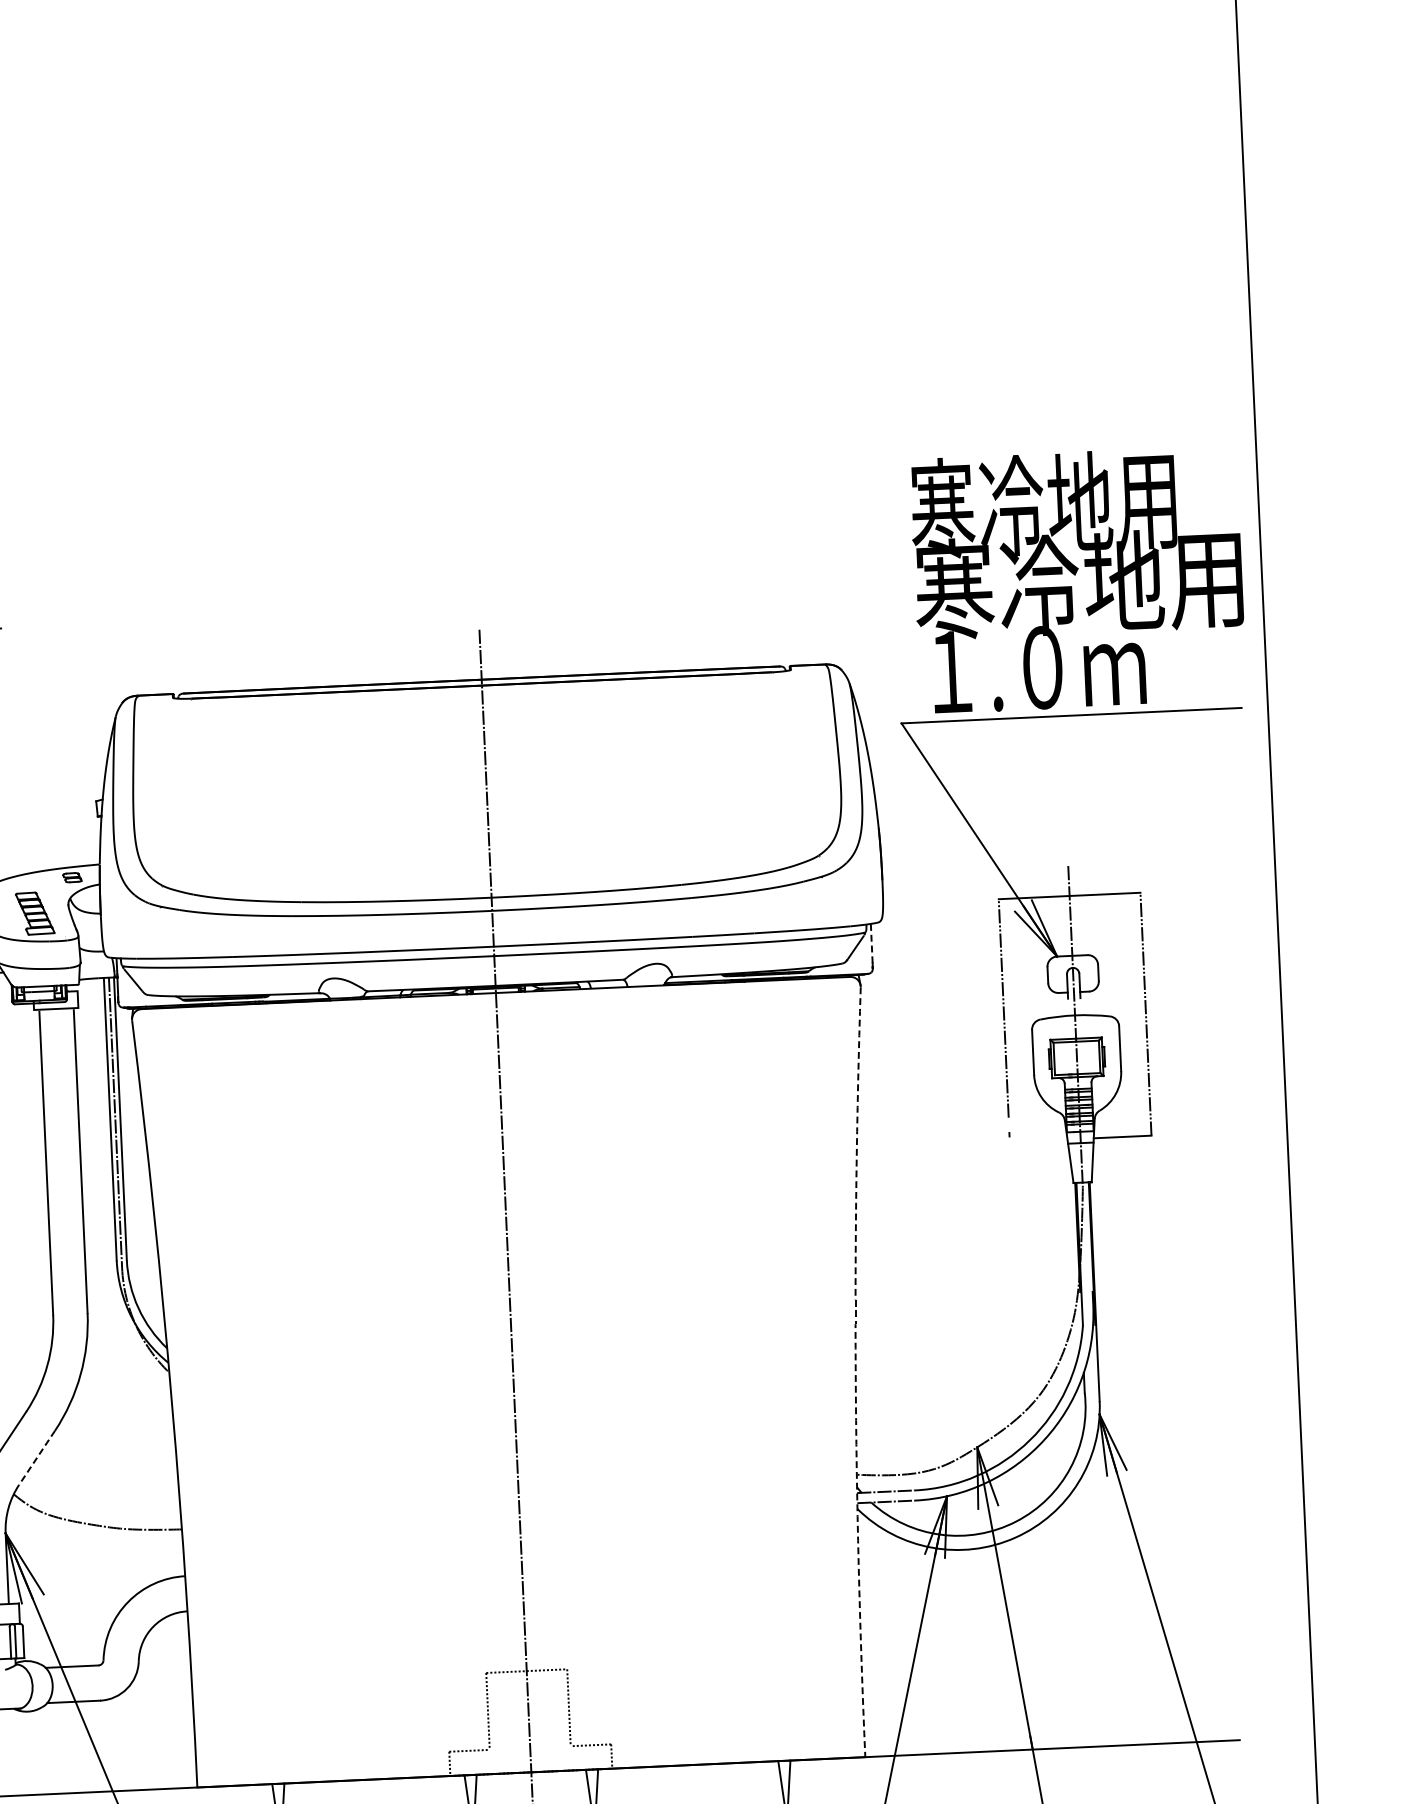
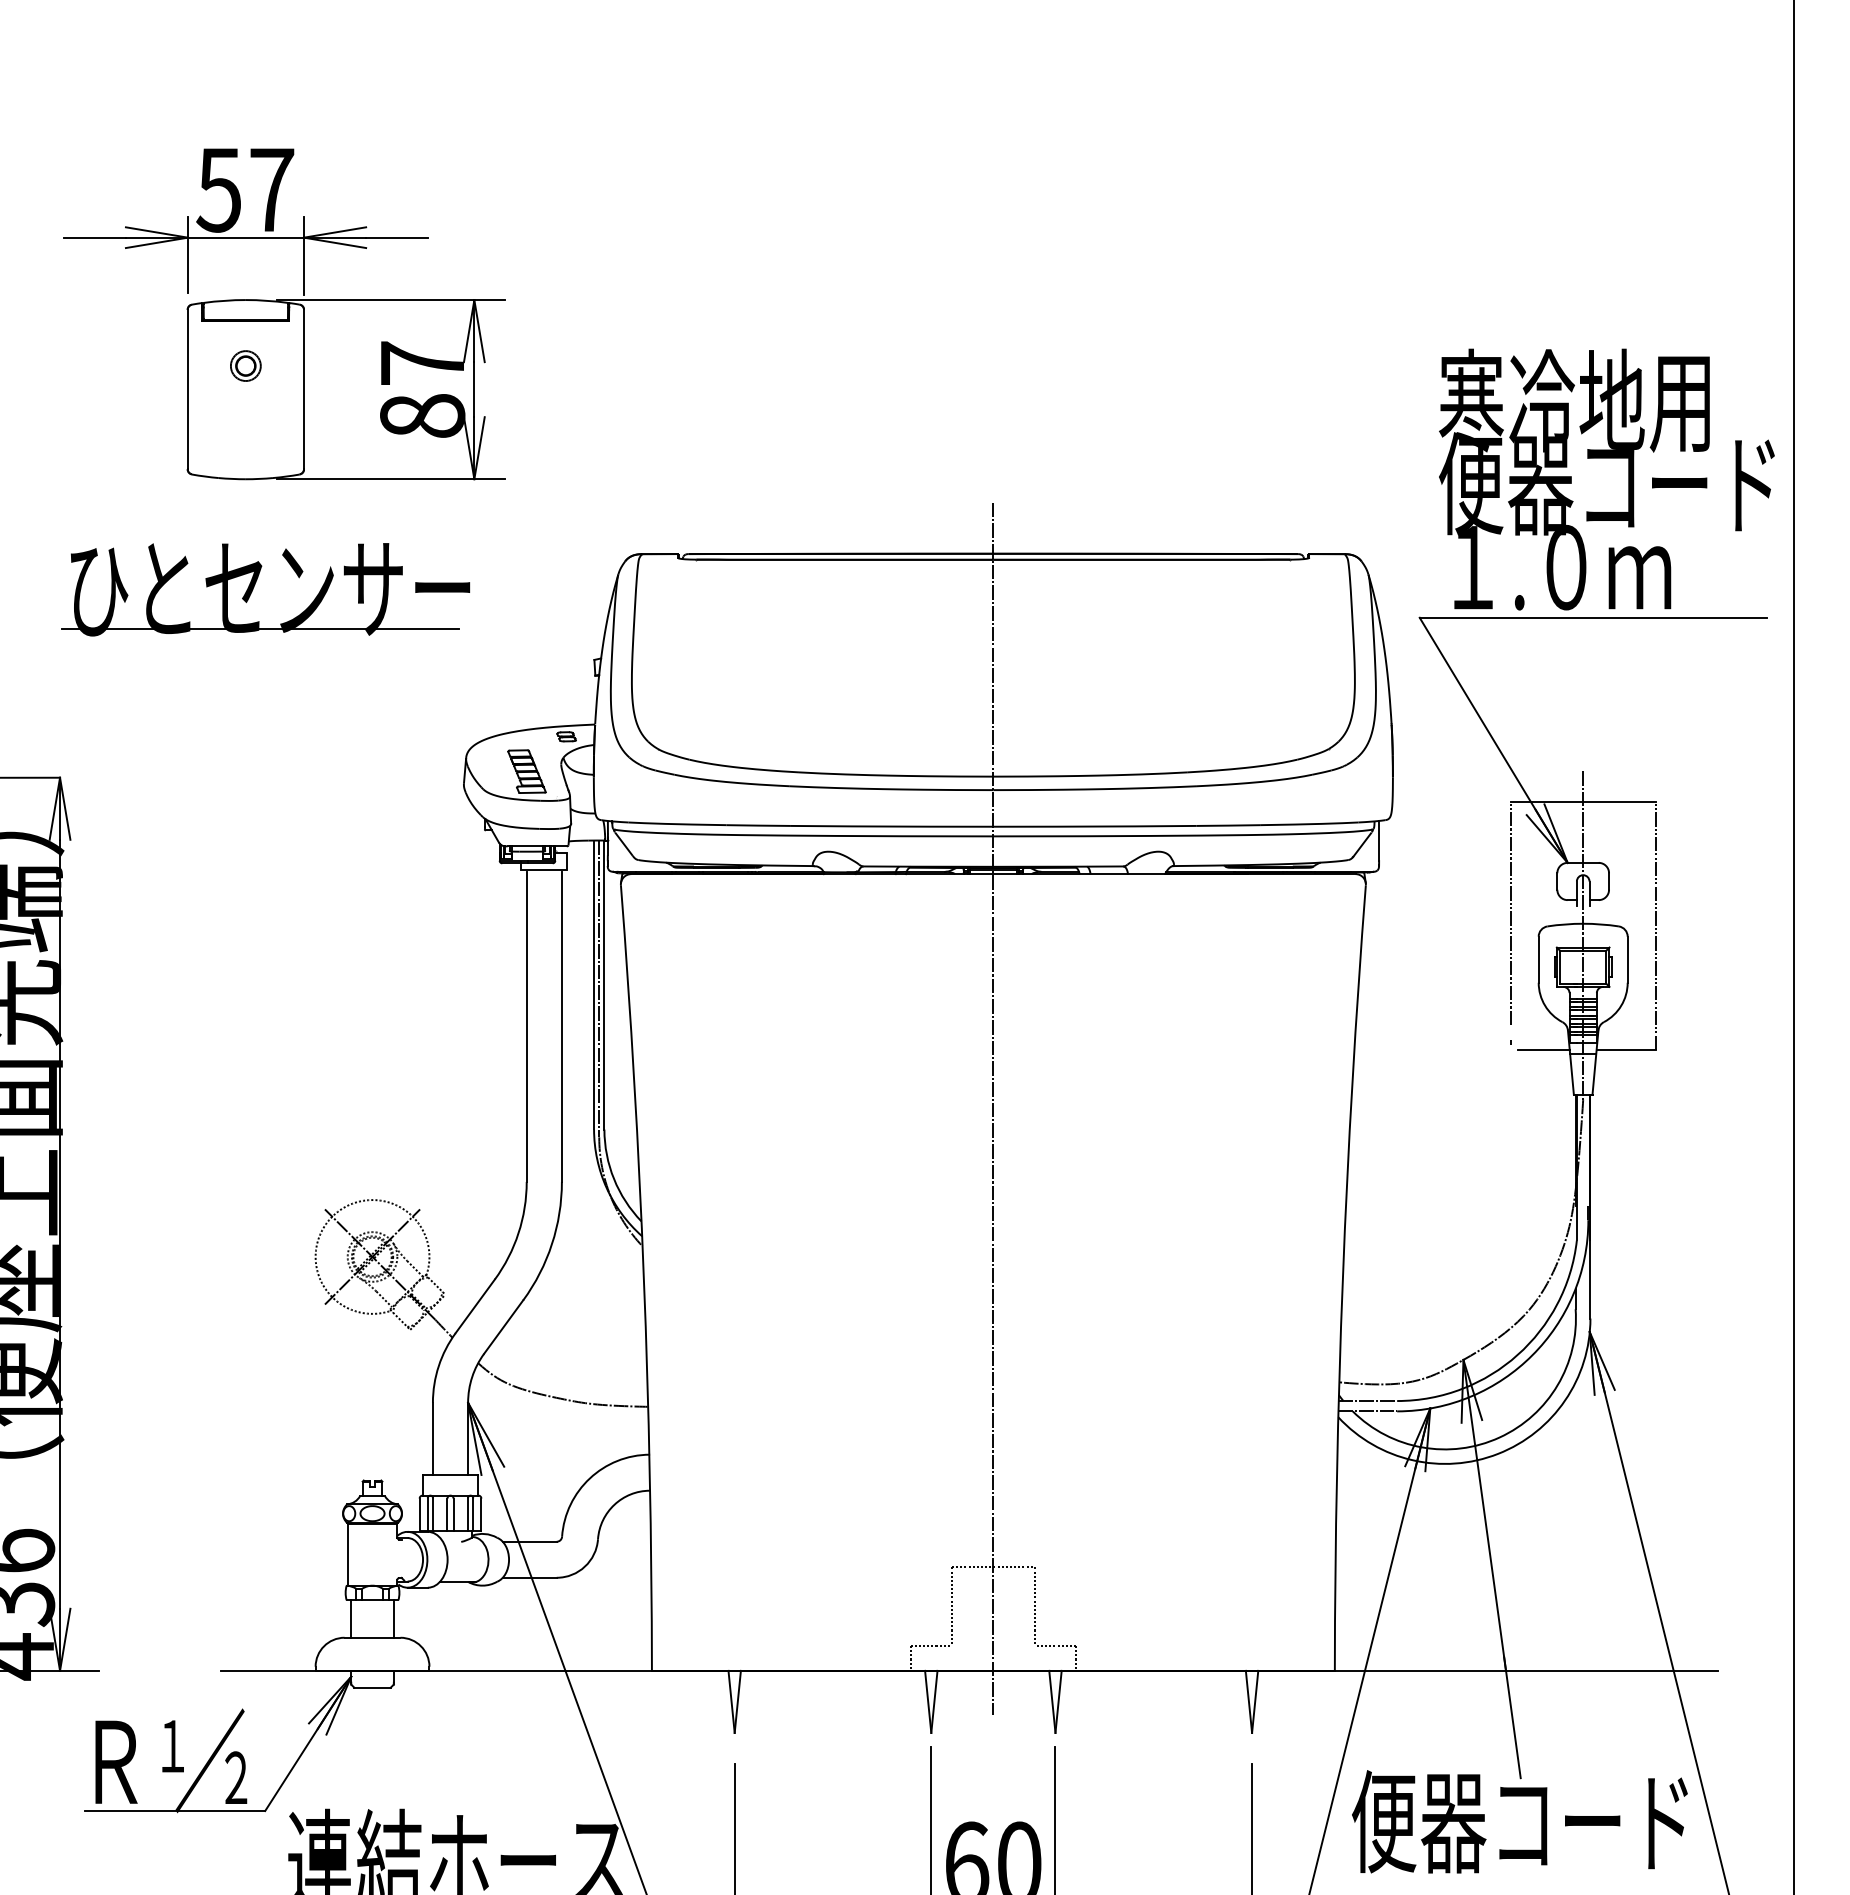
text: (1078, 583) -> (1606, 483), 寒冷地用 -> 便器コード
line: (872, 943) -> (1379, 840), dashed -> solid
line: (1041, 1141) -> (1543, 1050), added
arc: (855, 1372) -> (1342, 1277), dashed -> solid
line: (36, 1458) -> (503, 1327), dashed -> solid

